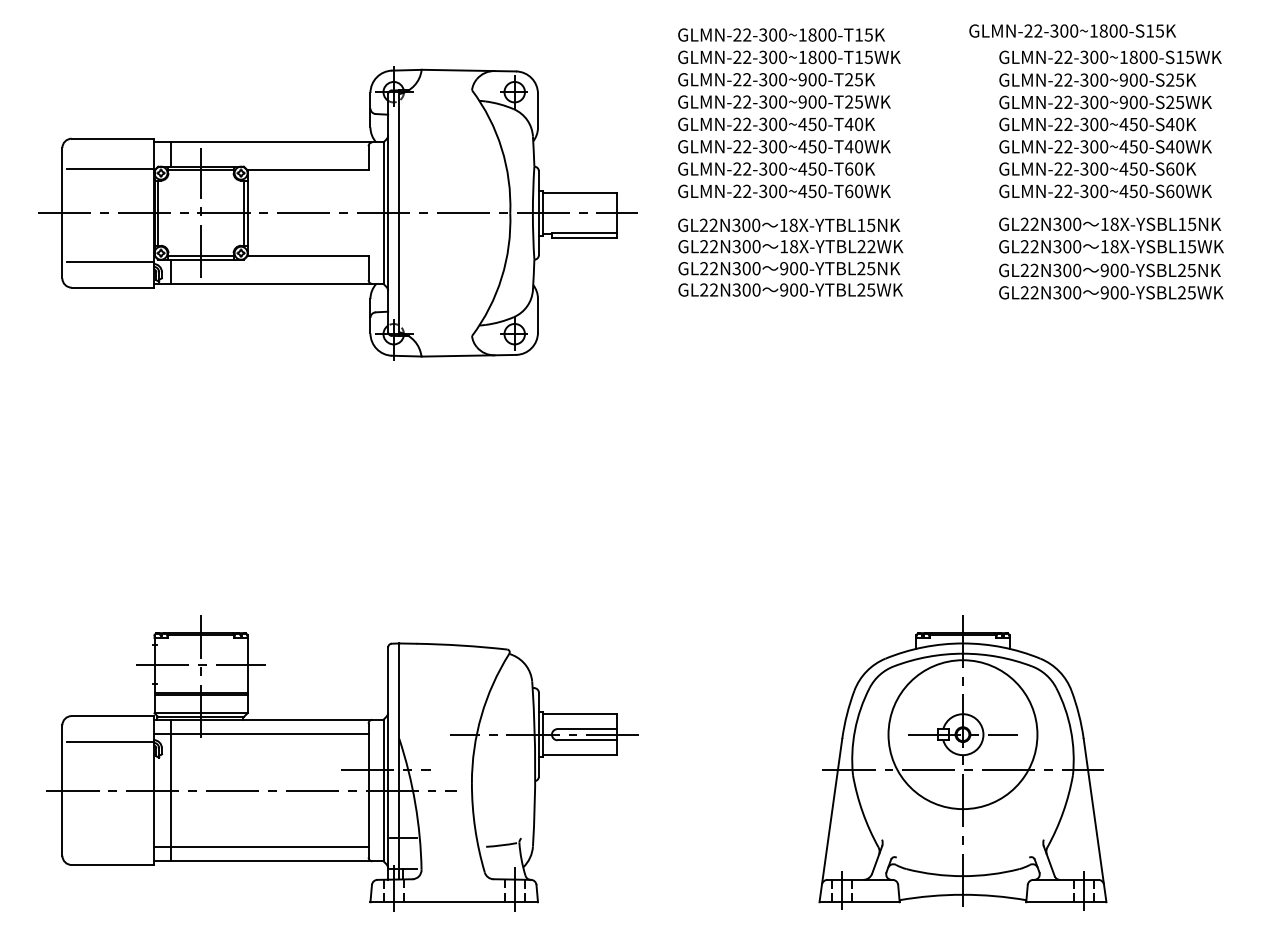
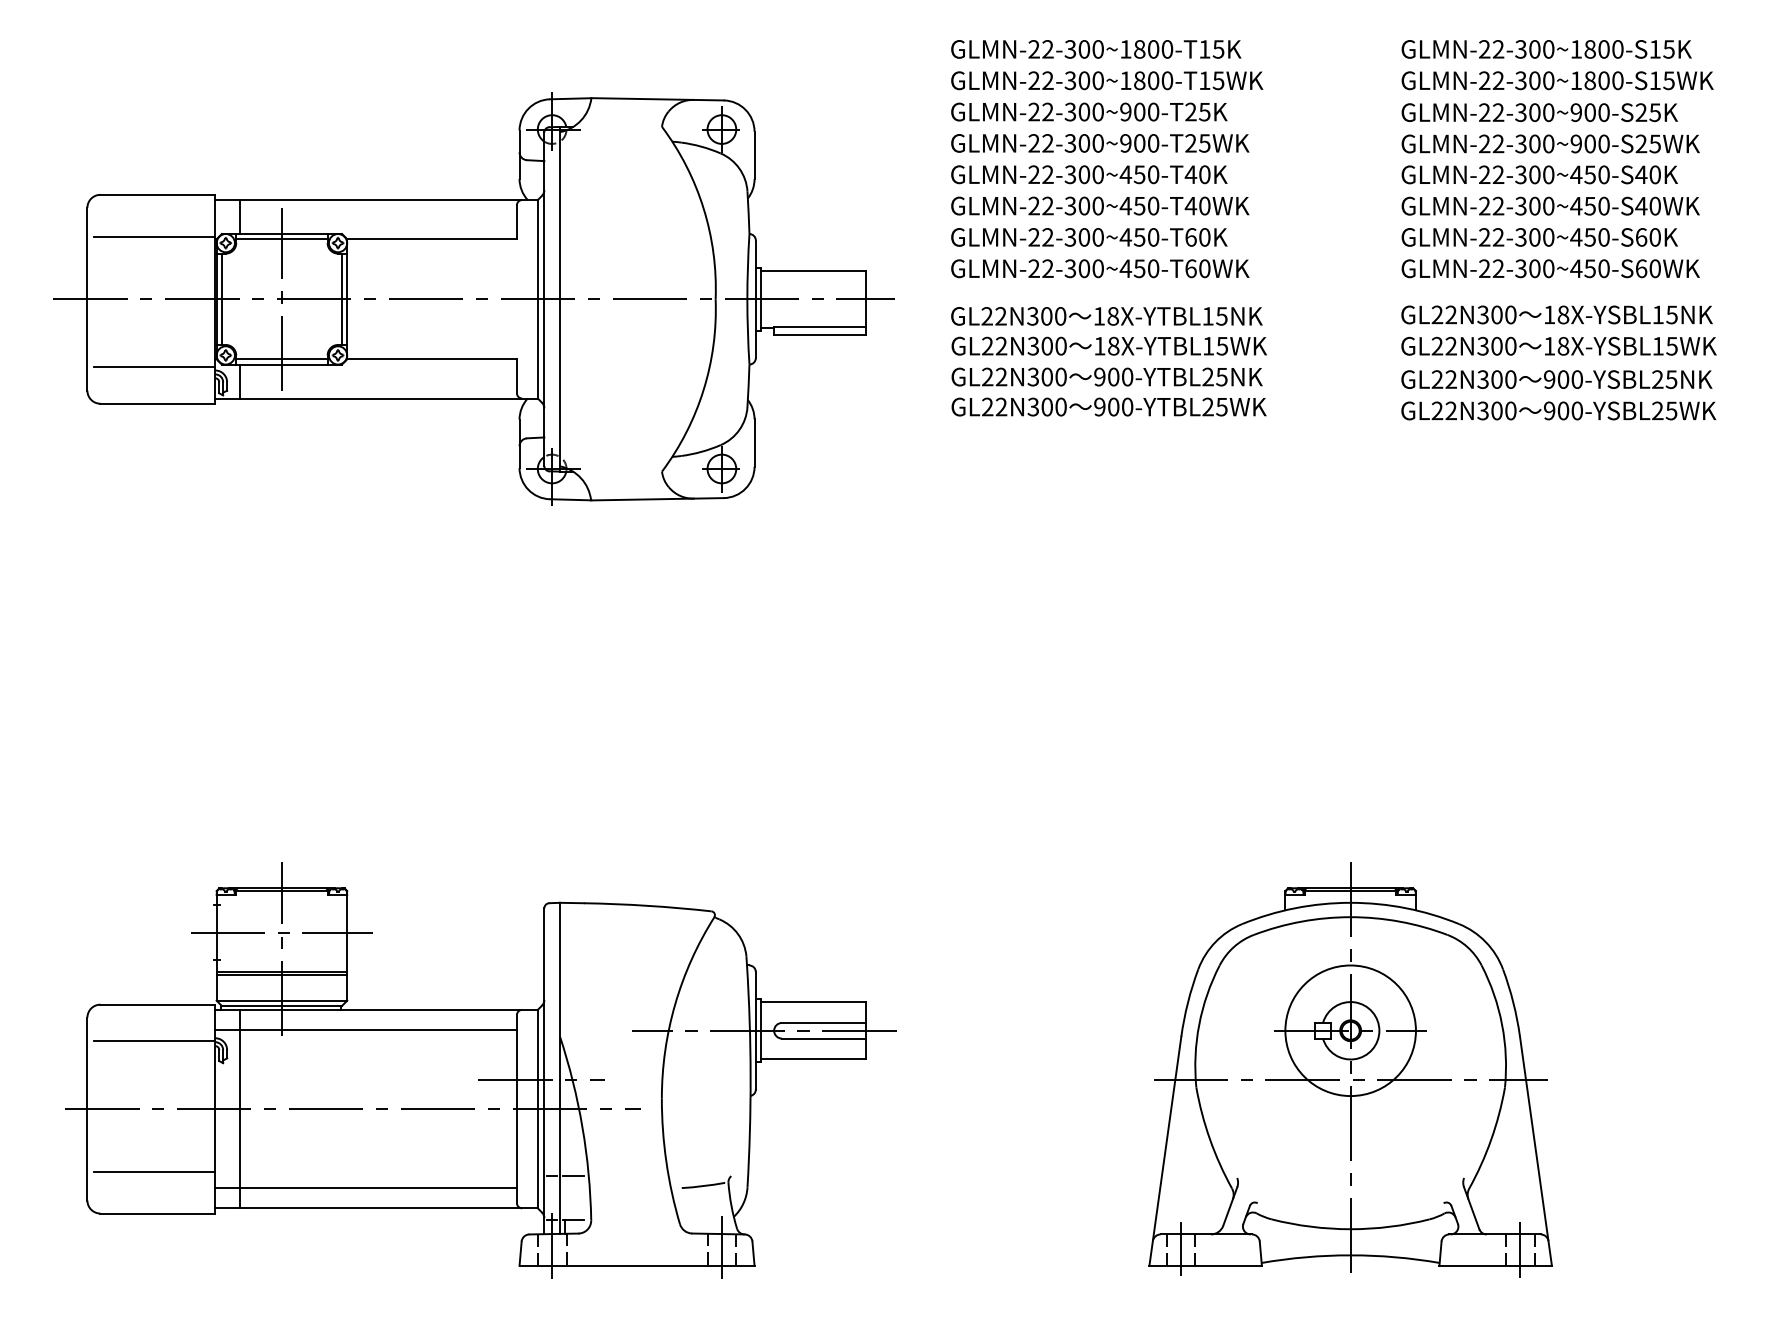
text: (1072, 30) -> (1546, 48), moved
text: (866, 246) -> (1215, 345), 18X-YTBL22WK -> 18X-YTBL15WK
circle: (962, 734) -> (1349, 1030), size x0.62
line: (110, 835) -> (154, 1172), added

